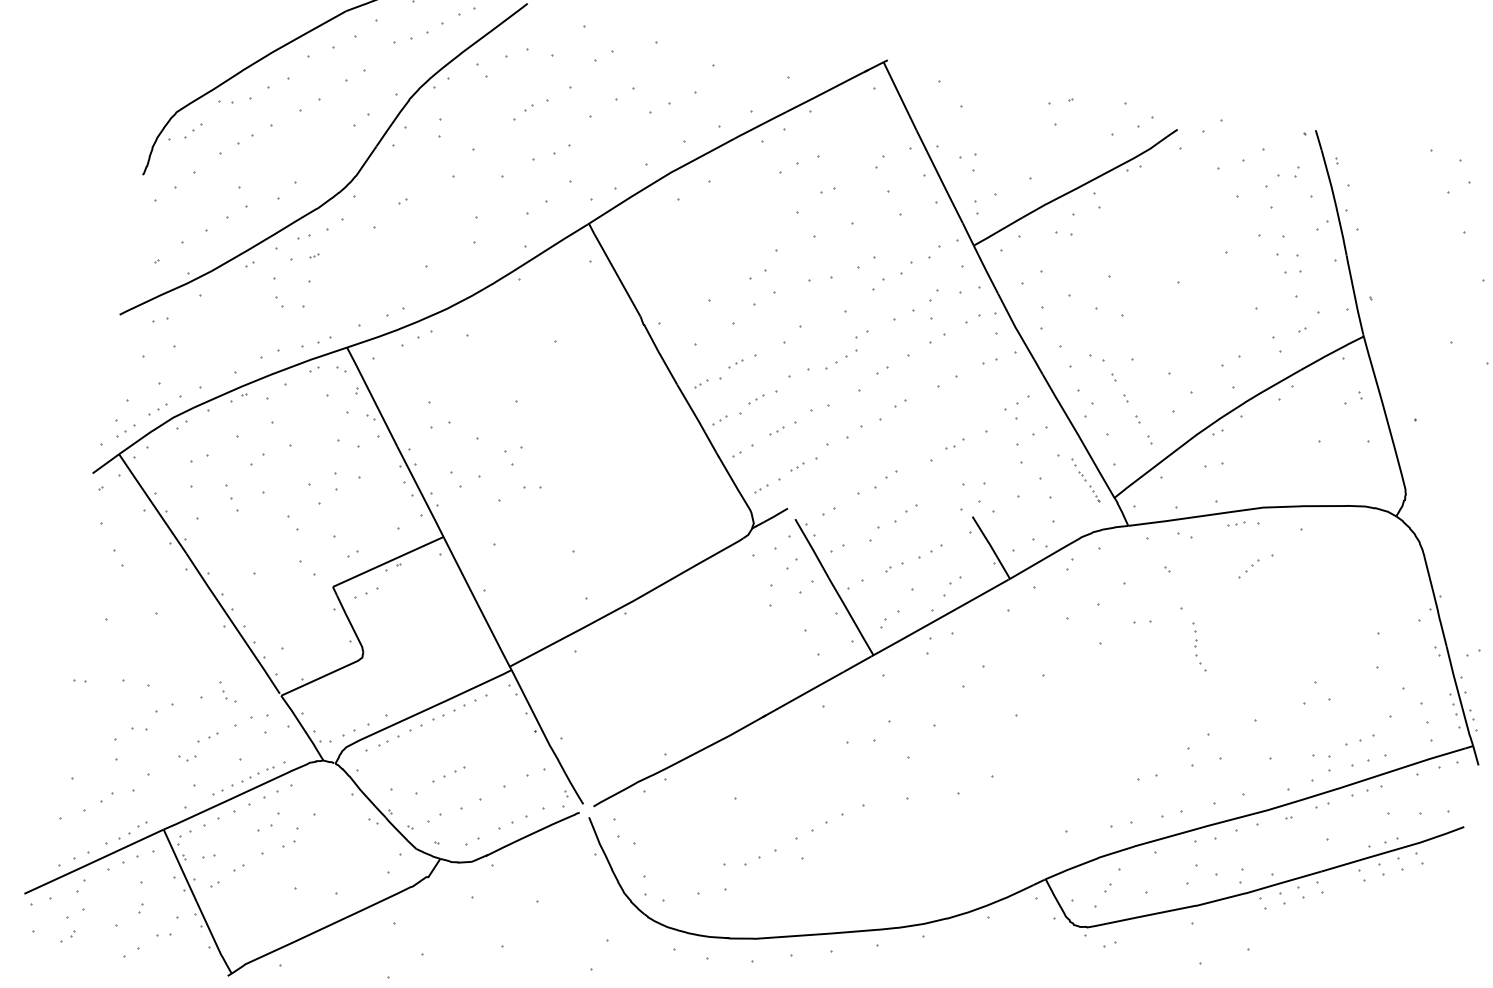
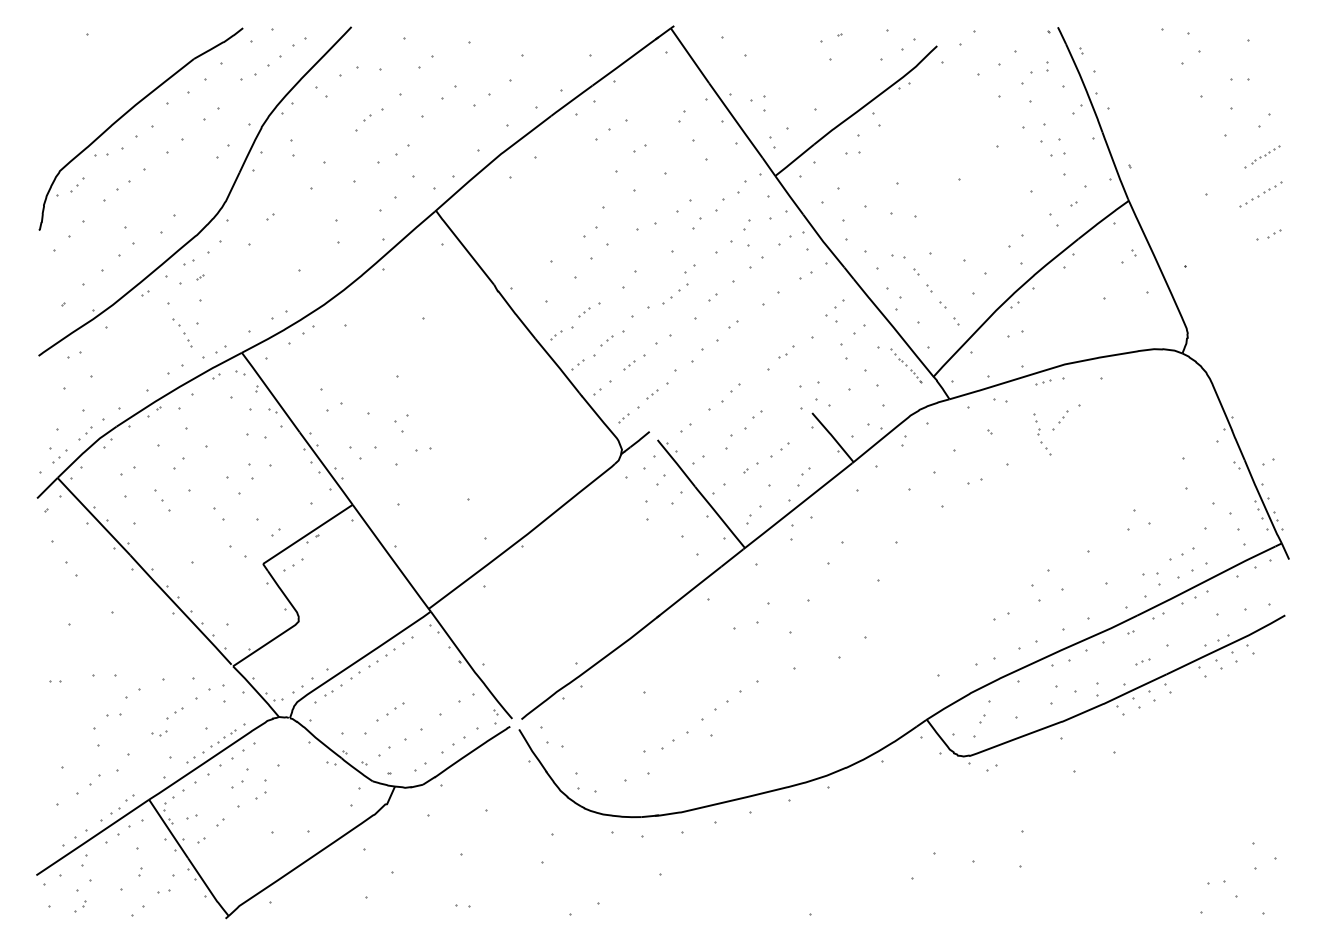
part: (1199, 647) -> (1042, 434), moved
part: (223, 690) -> (187, 339), moved
part: (1296, 852) -> (1142, 661), added

